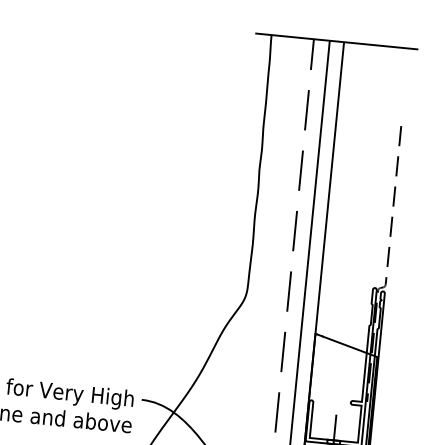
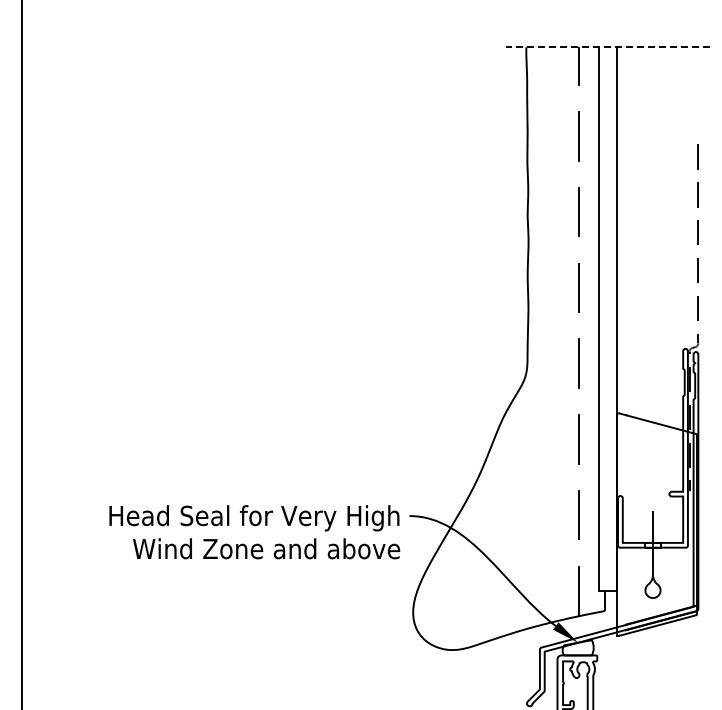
line: (336, 41) -> (607, 47), solid -> dashed

